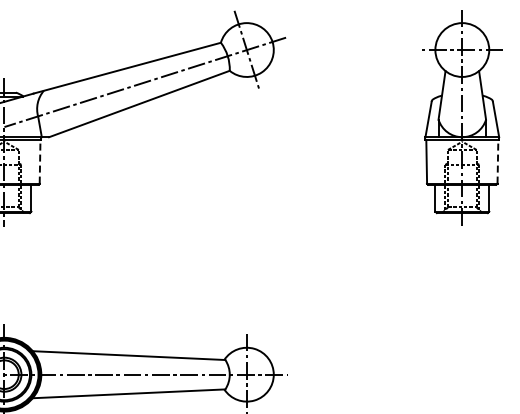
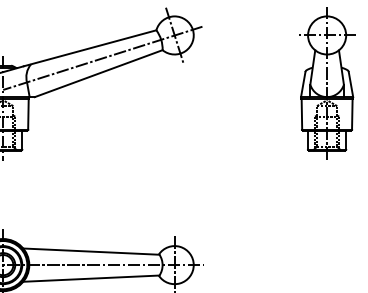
line: (40, 161) -> (28, 114), dashed -> solid
line: (497, 161) -> (352, 114), dashed -> solid

